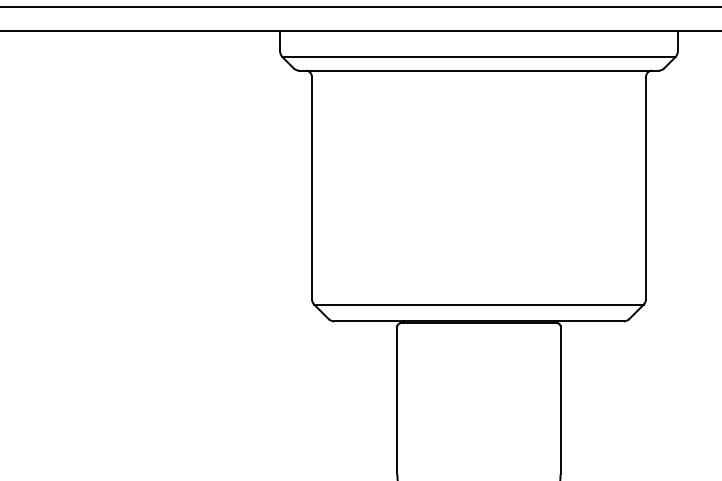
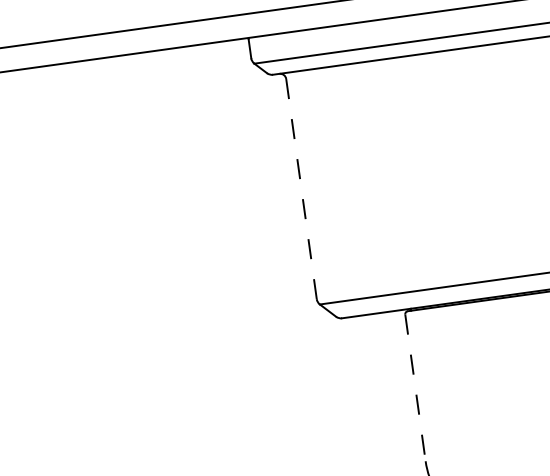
line: (311, 188) -> (301, 189), solid -> dashed
line: (397, 400) -> (415, 387), solid -> dashed

